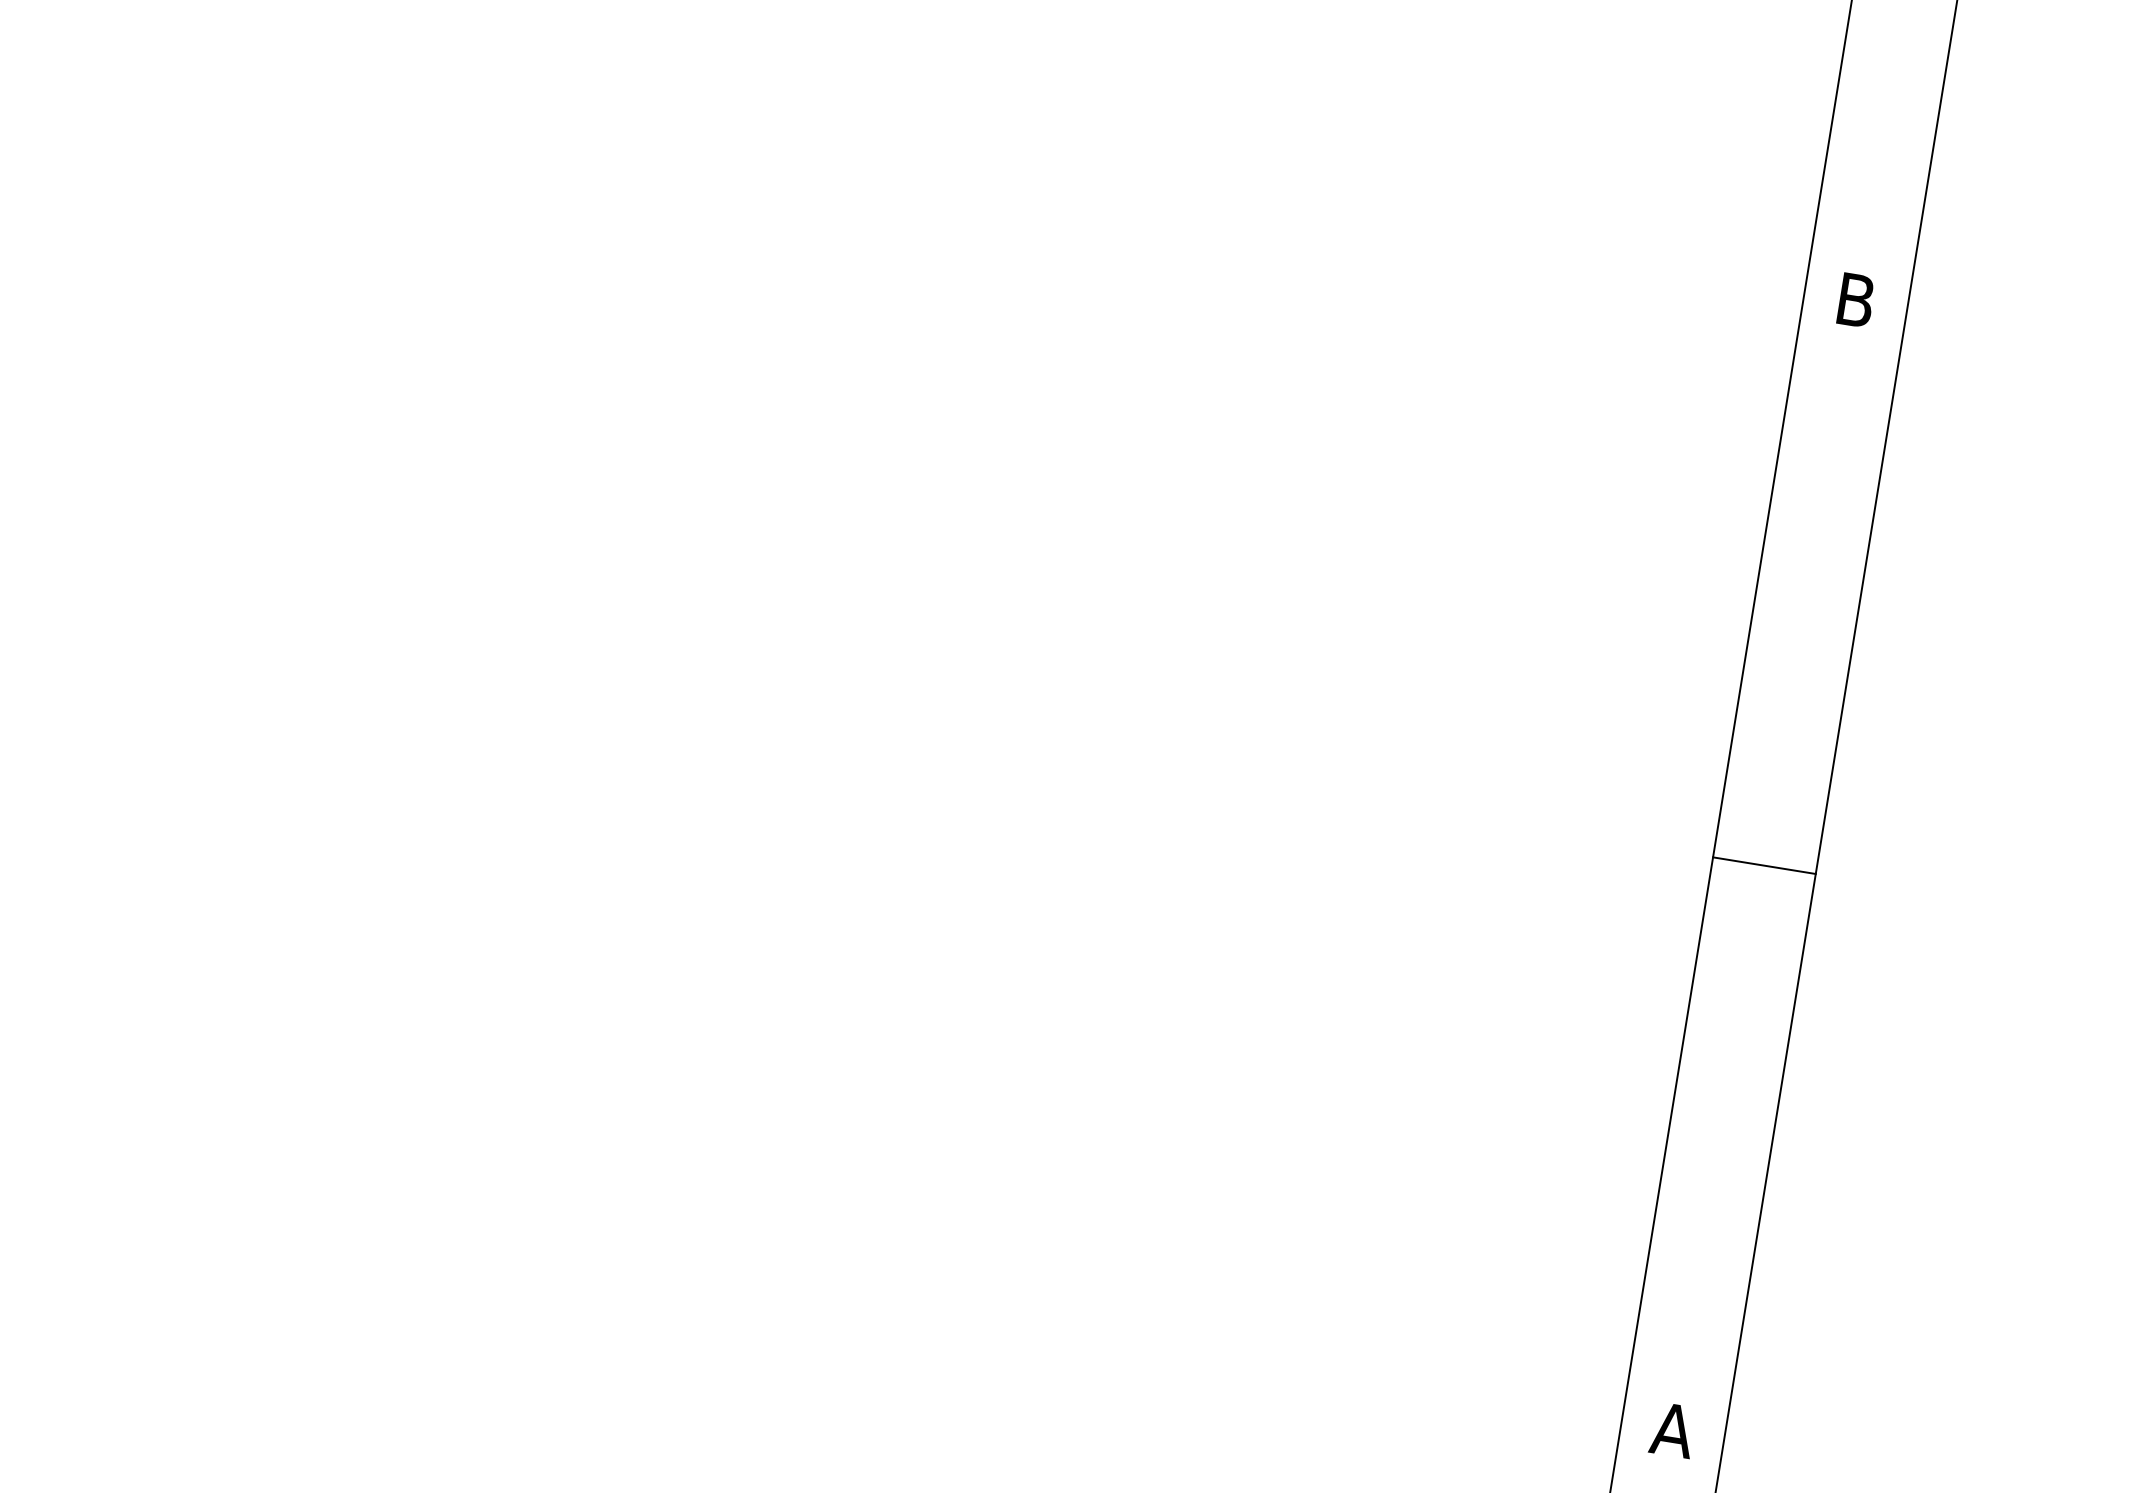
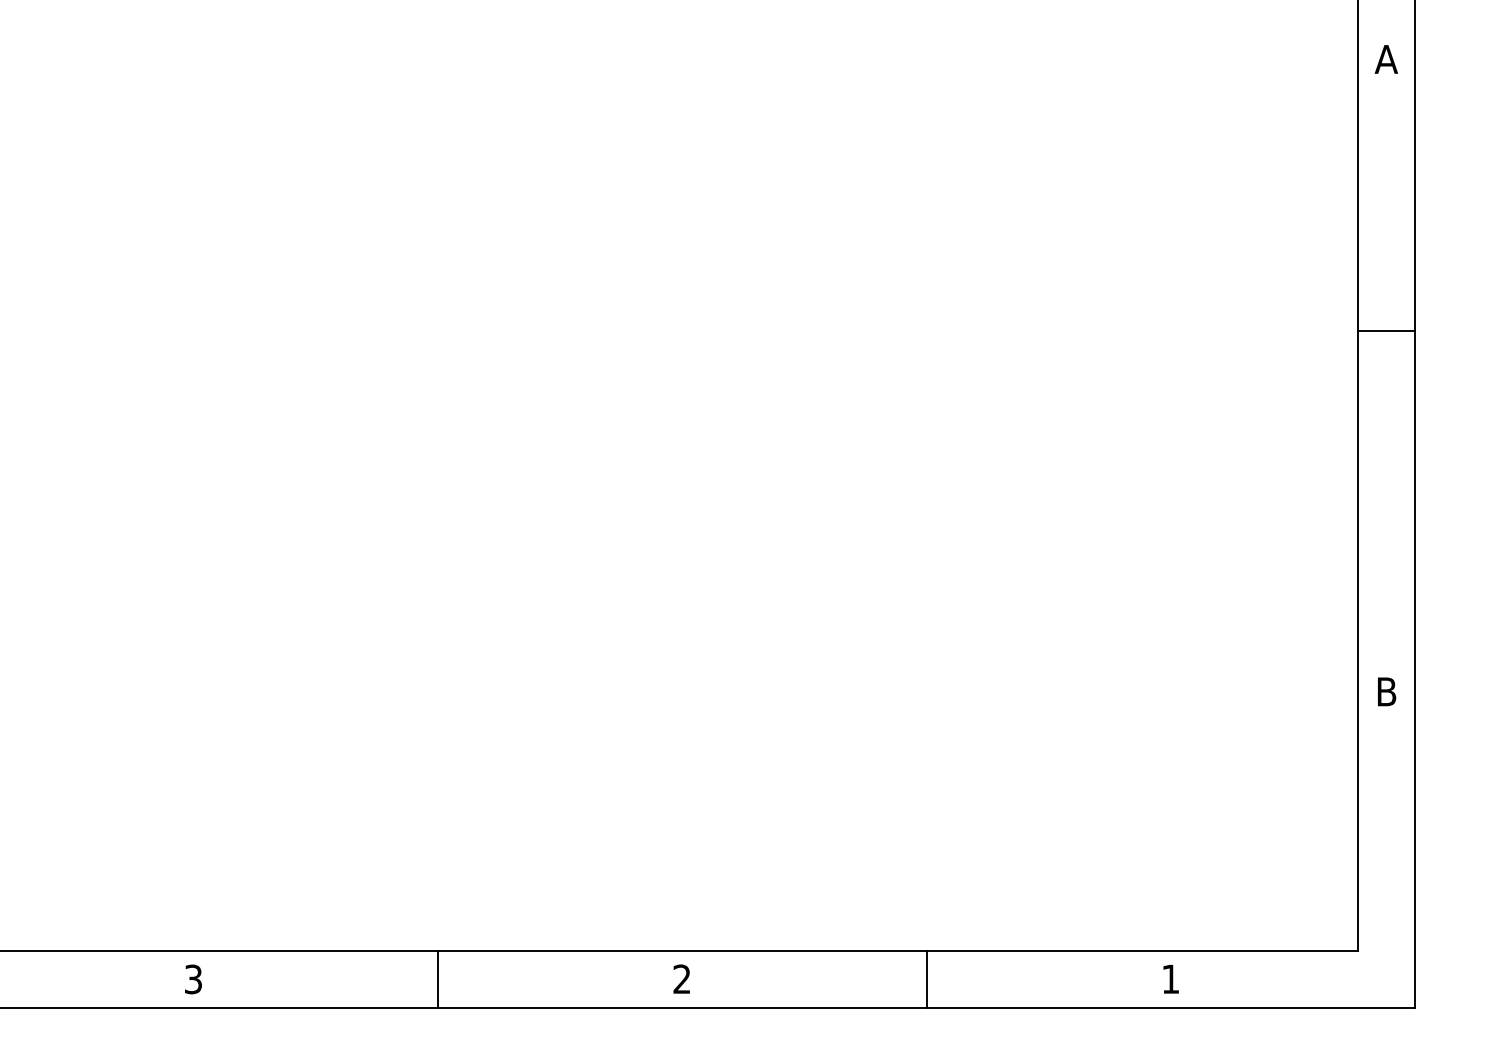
text: (1855, 300) -> (1386, 59), B -> A
line: (1764, 864) -> (1386, 330), moved
text: (1672, 1429) -> (1386, 691), A -> B

